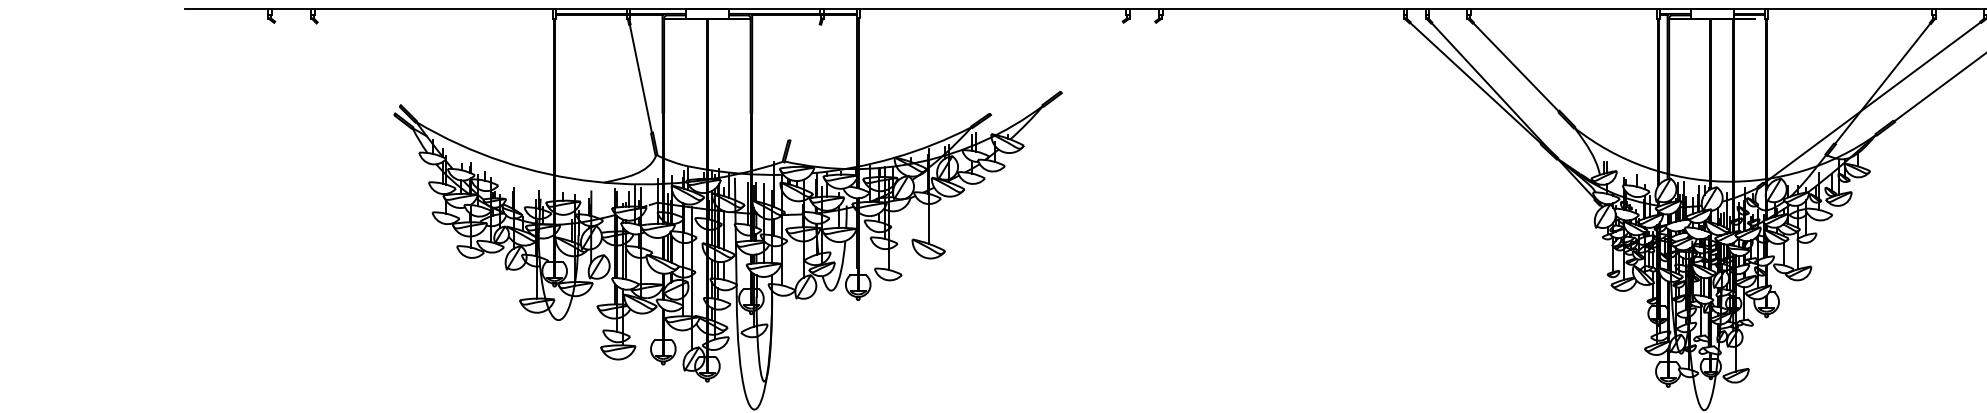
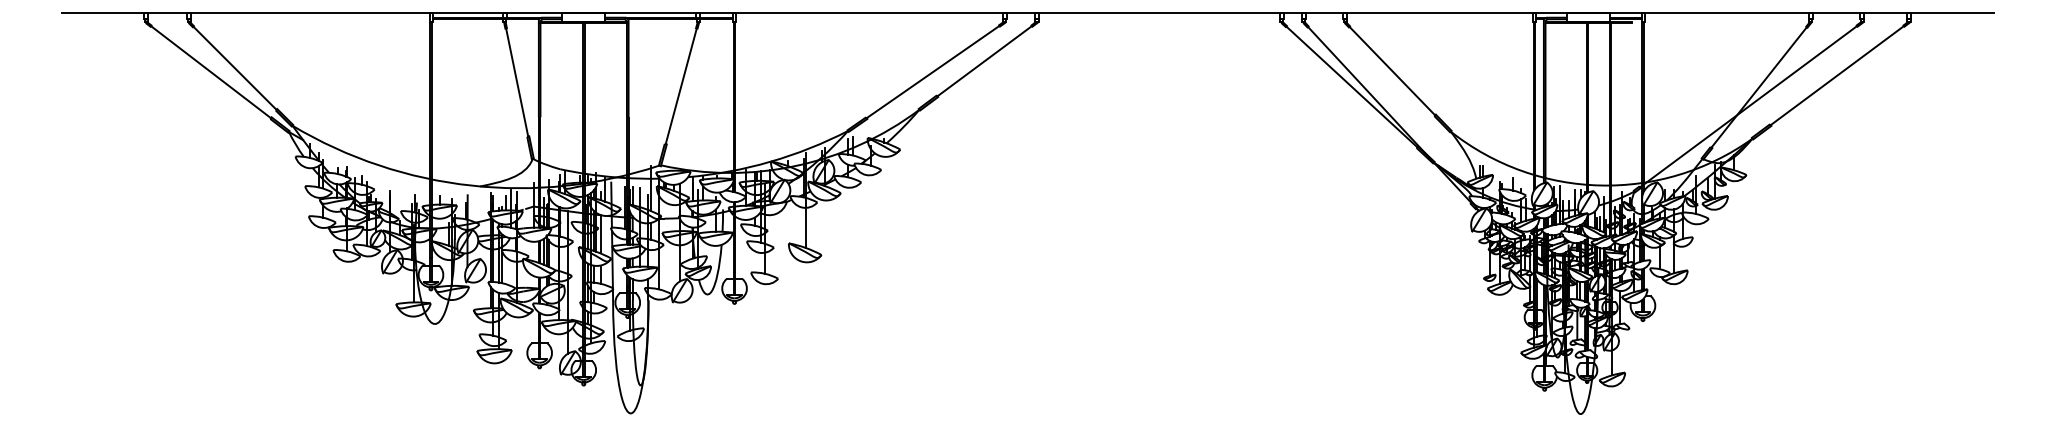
line: (1108, 57) -> (984, 61), added
line: (358, 63) -> (234, 67), added
line: (1056, 67) -> (932, 71), added
line: (334, 68) -> (210, 72), added
line: (804, 82) -> (680, 86), added

